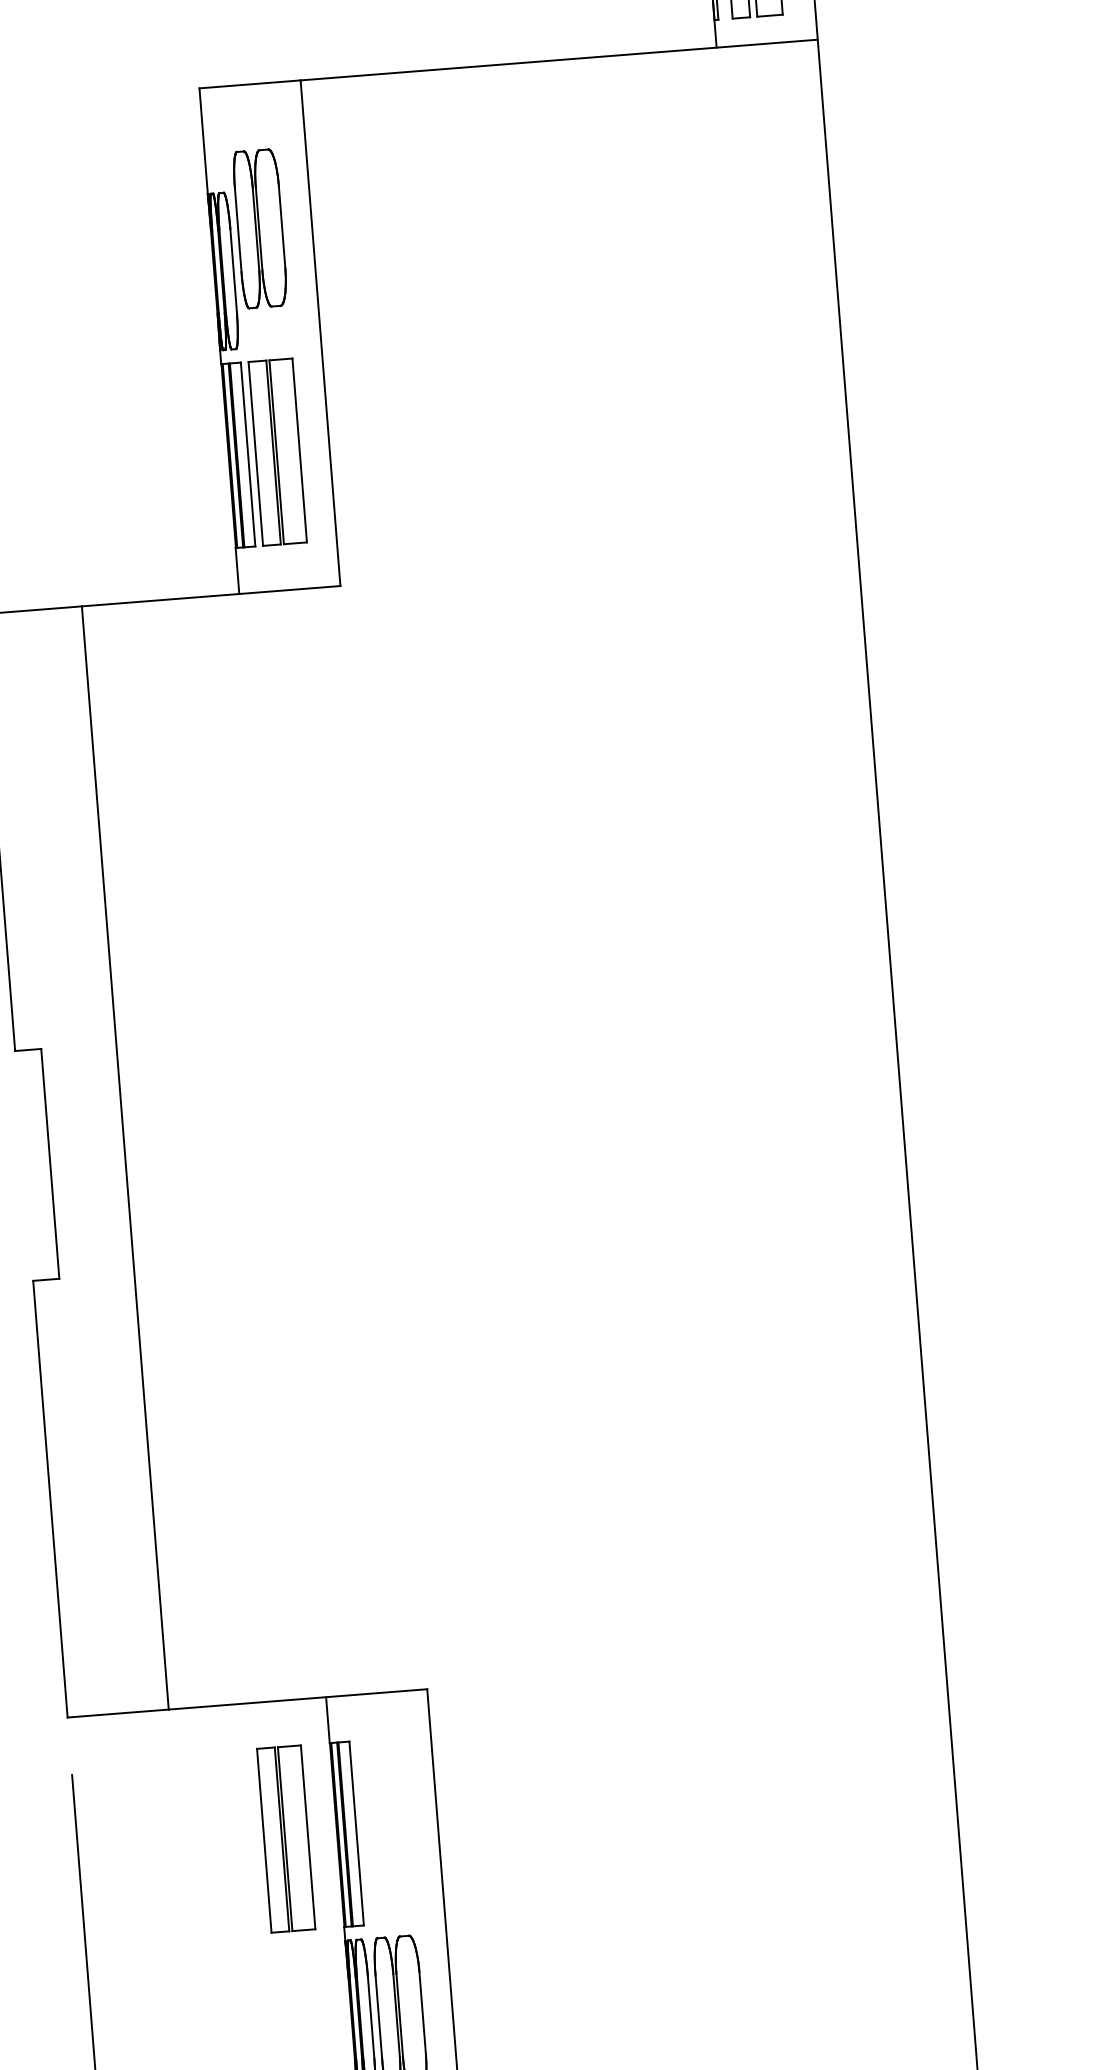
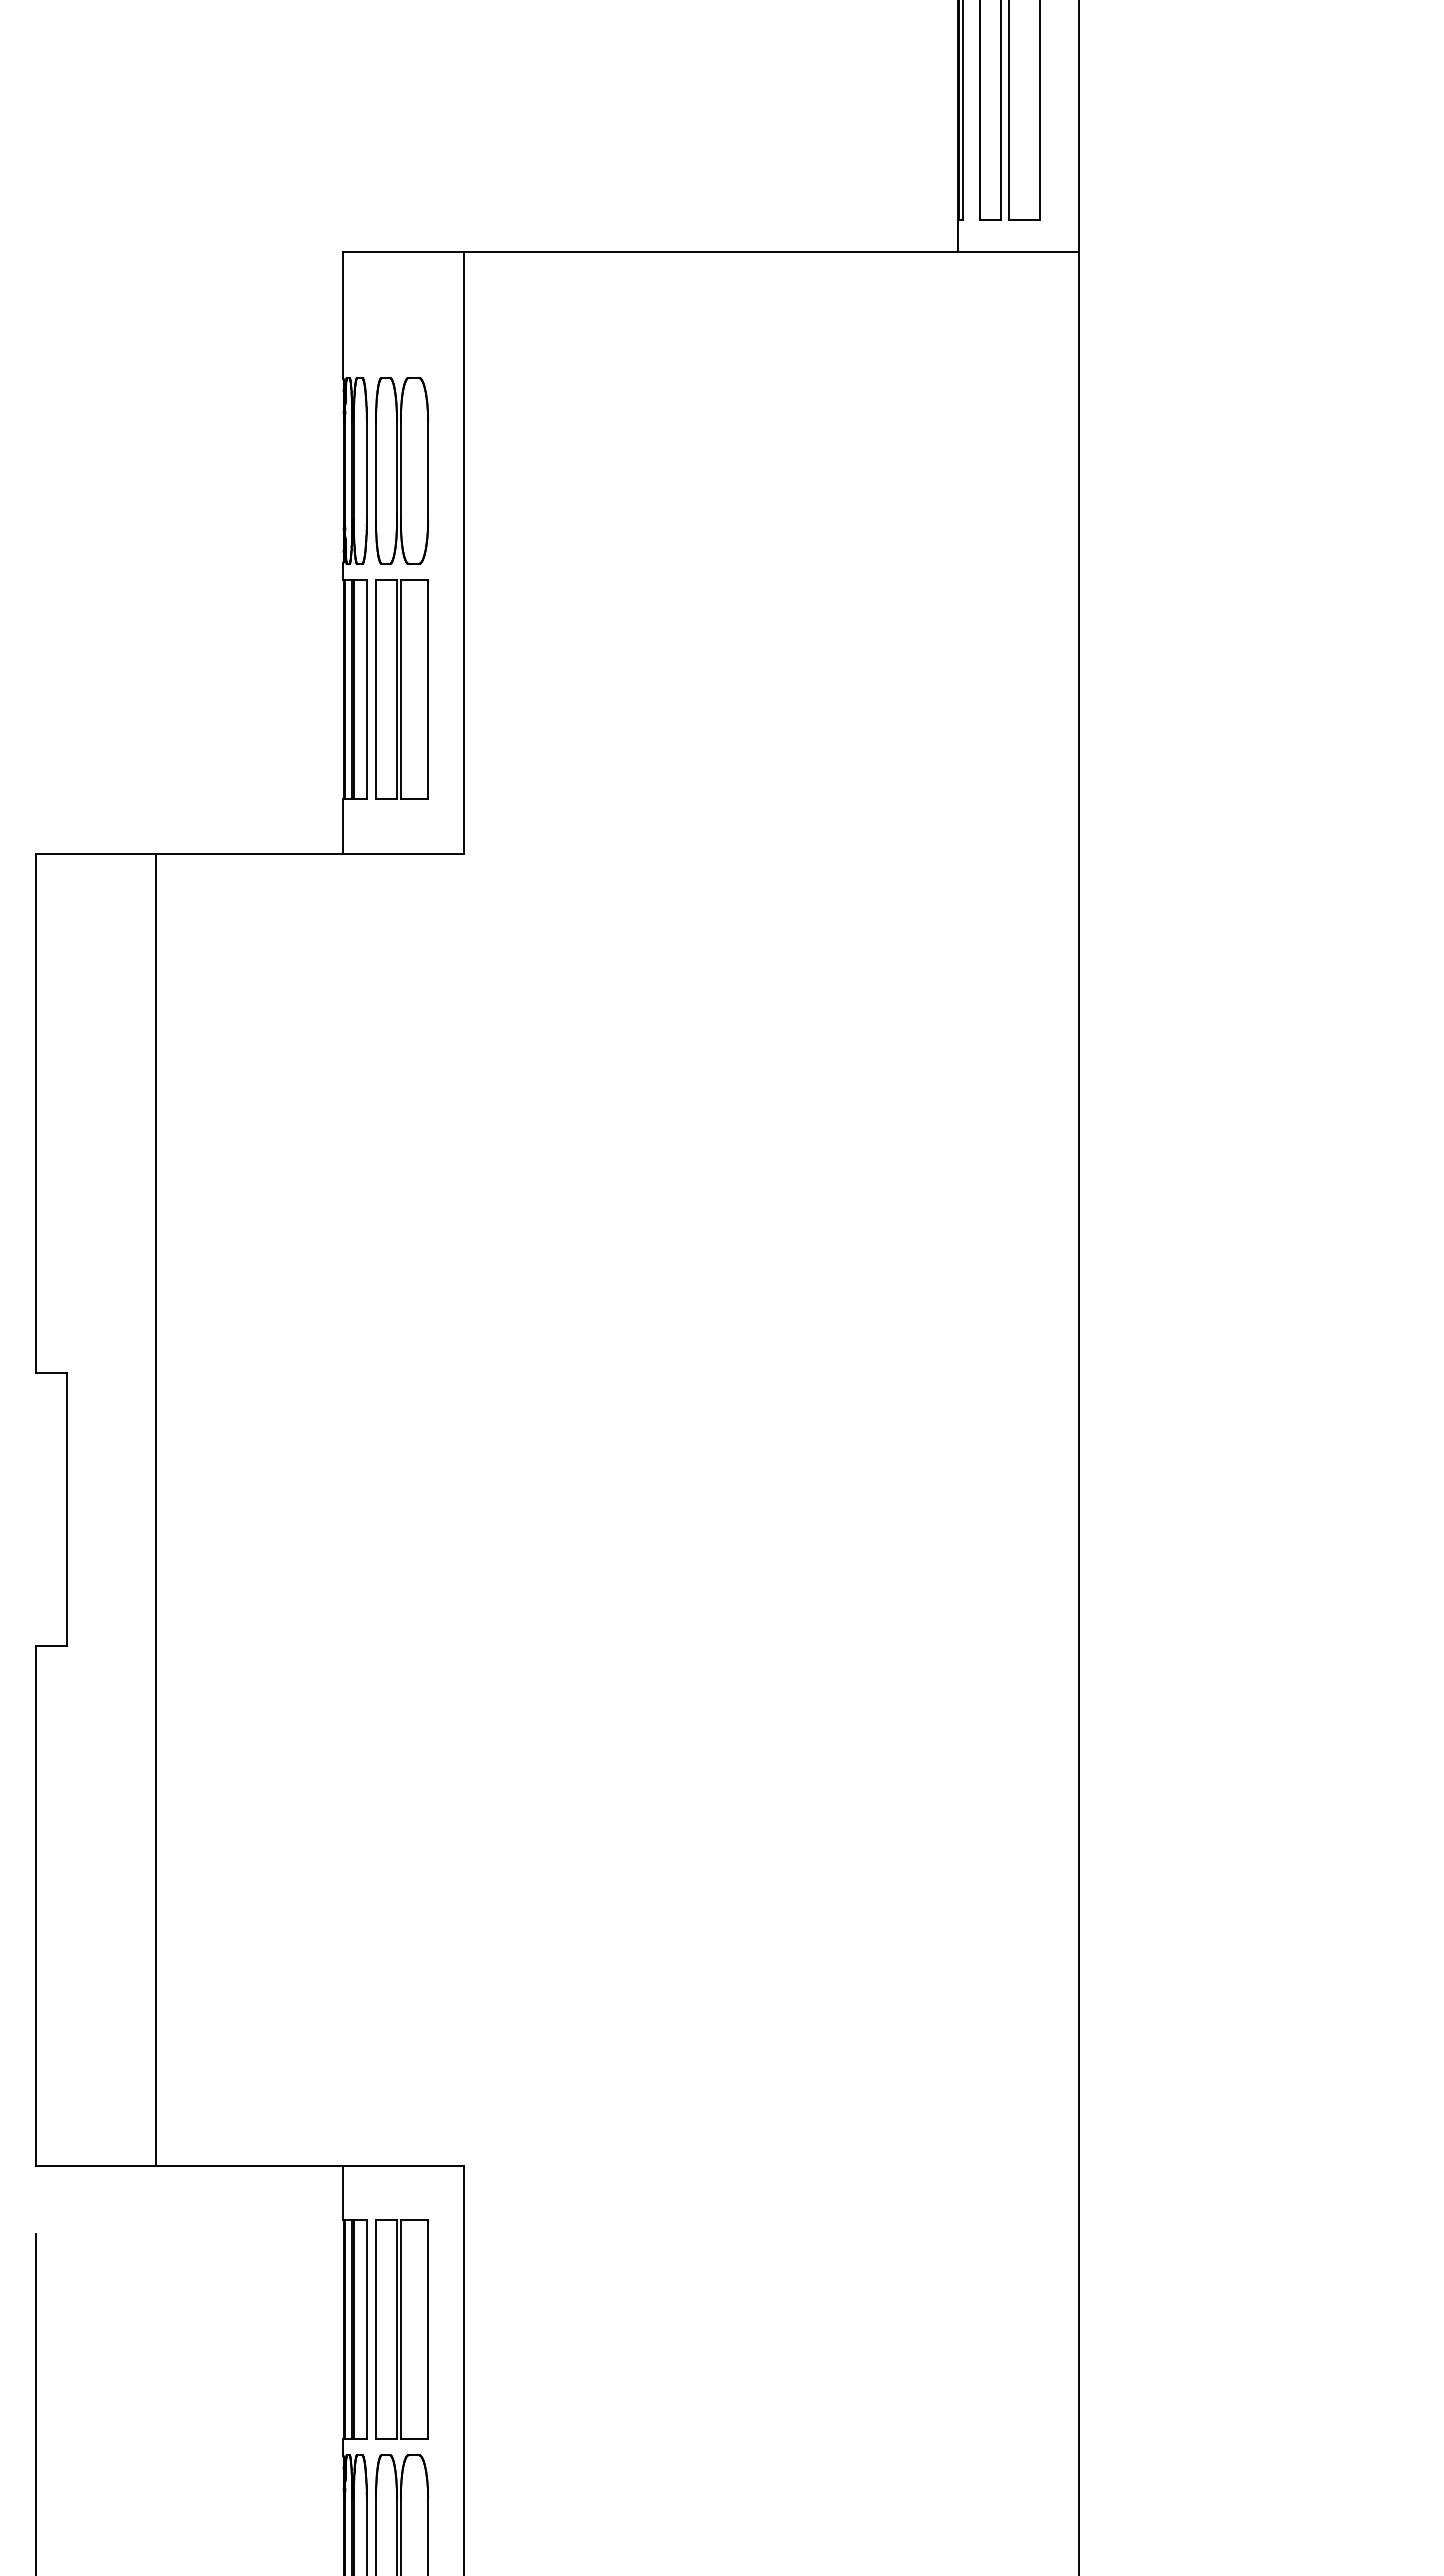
part: (260, 228) -> (402, 470), moved
part: (285, 1839) -> (401, 2329), moved

